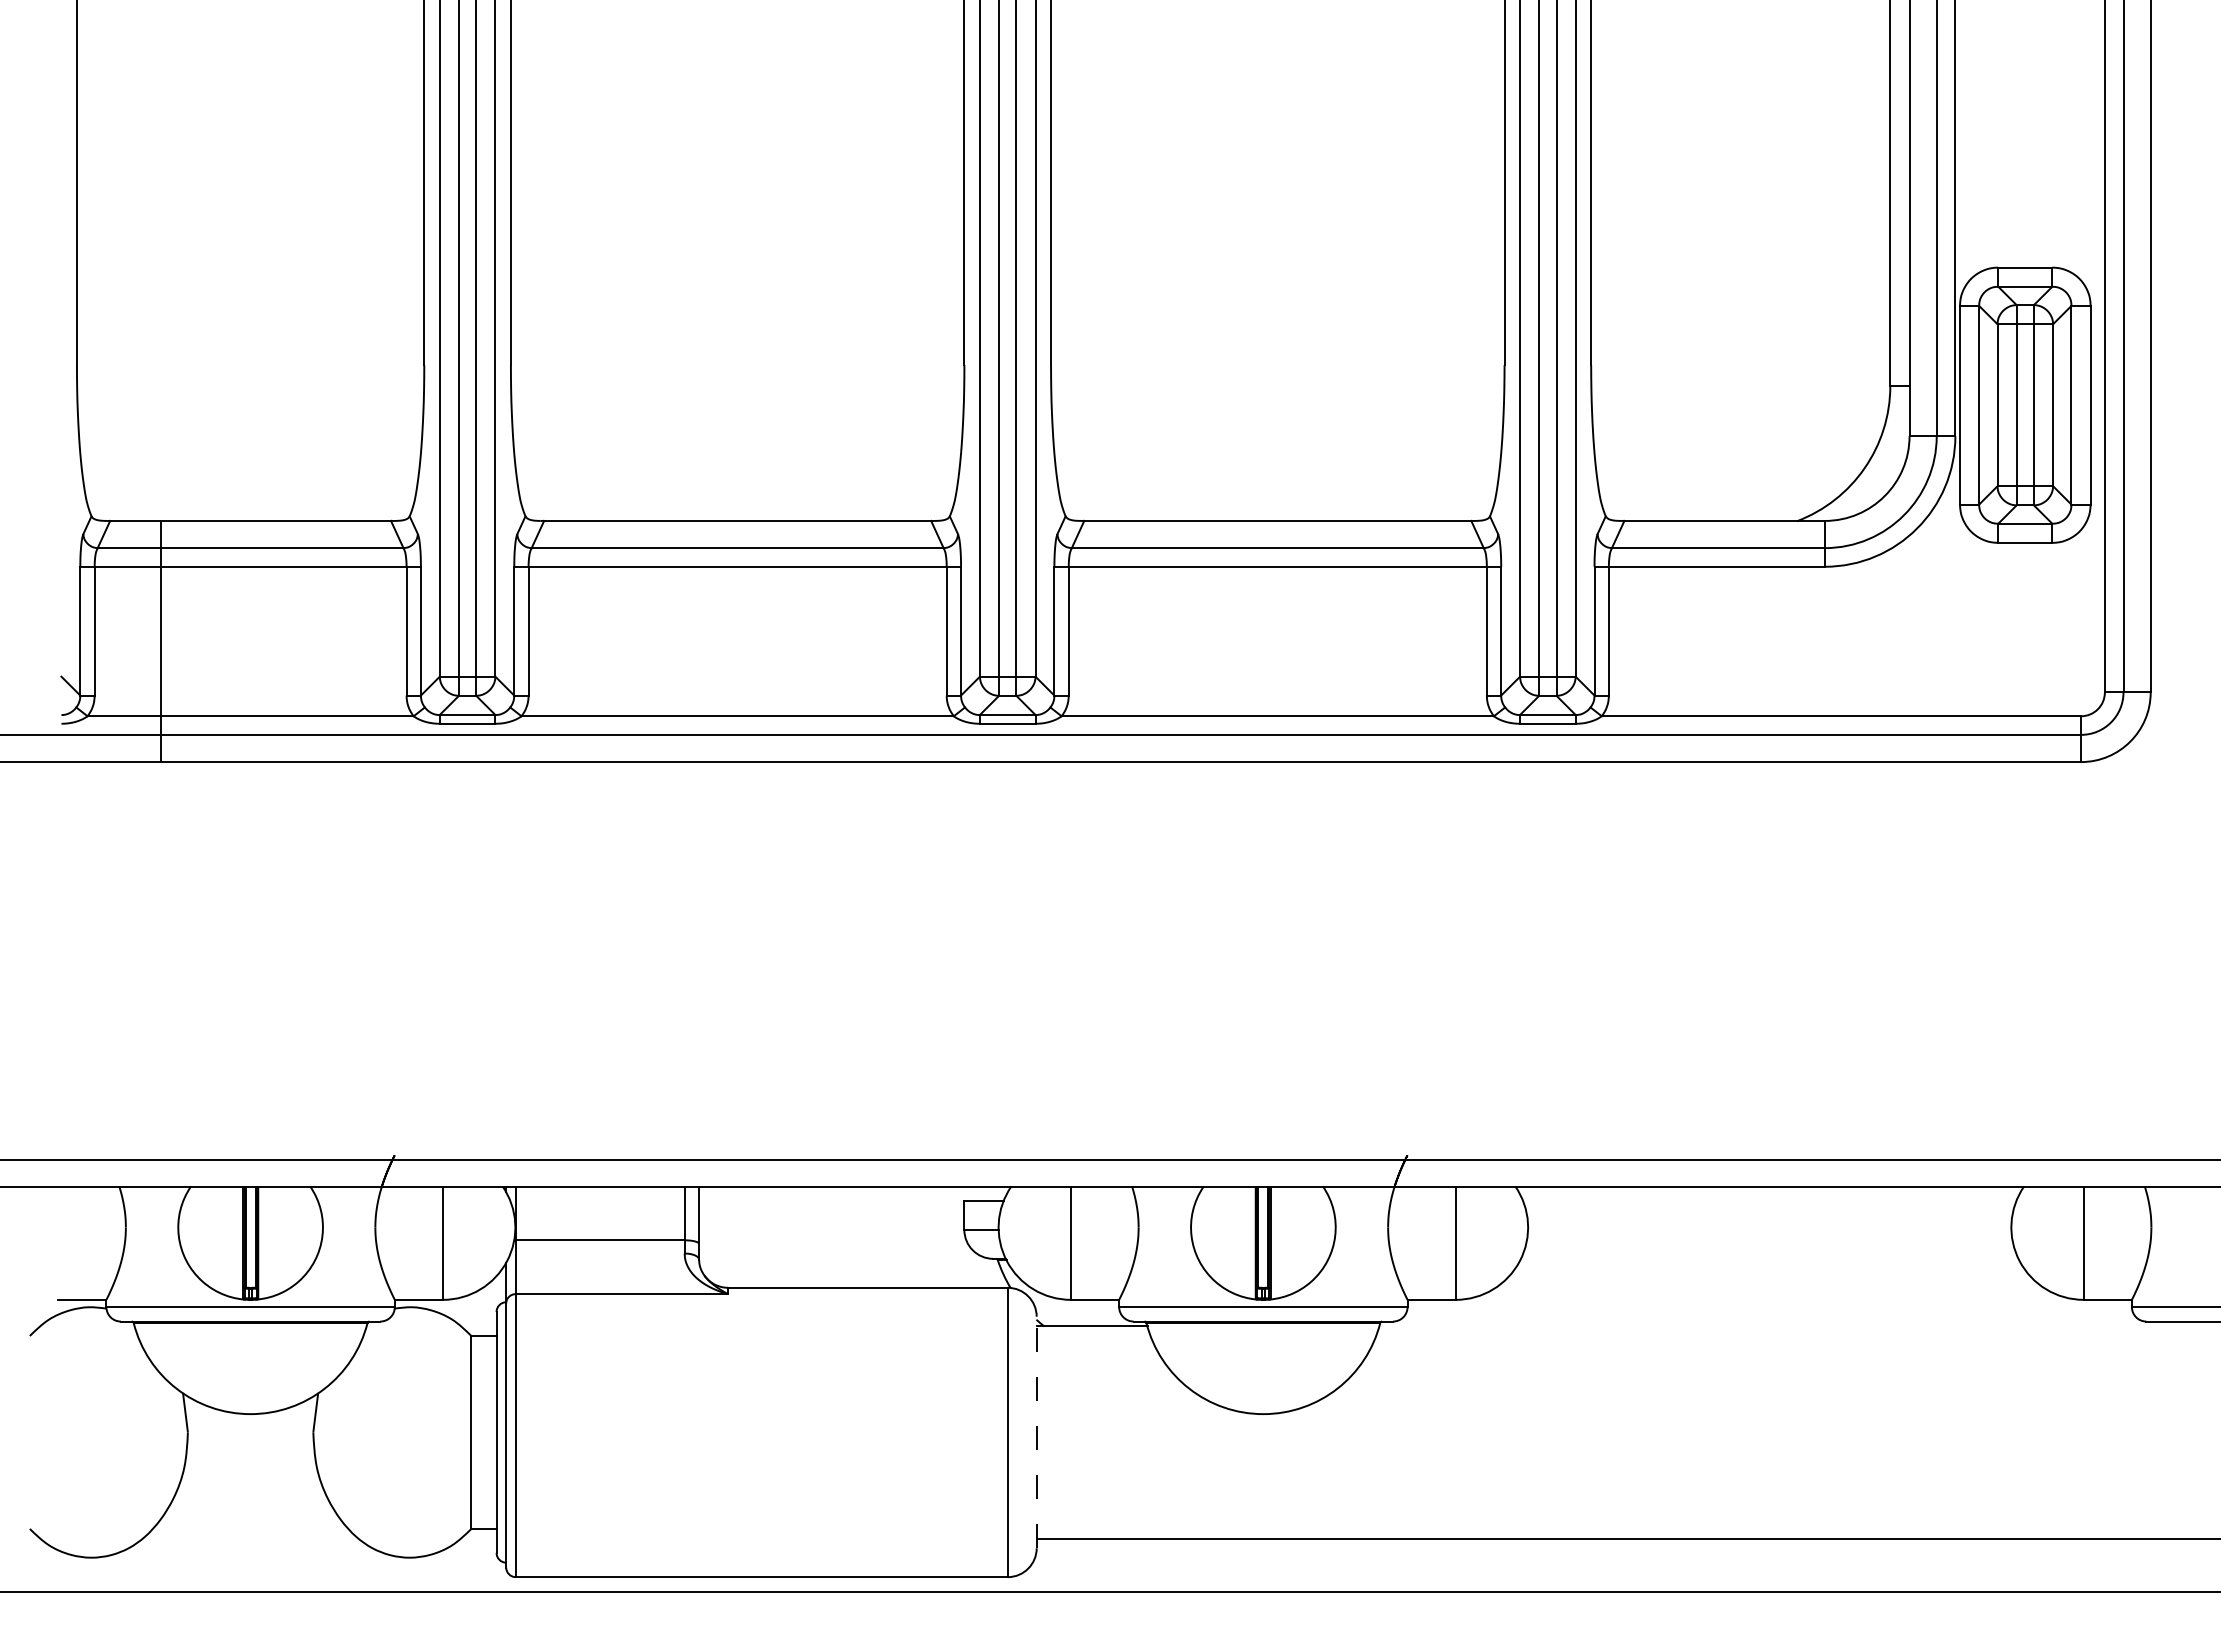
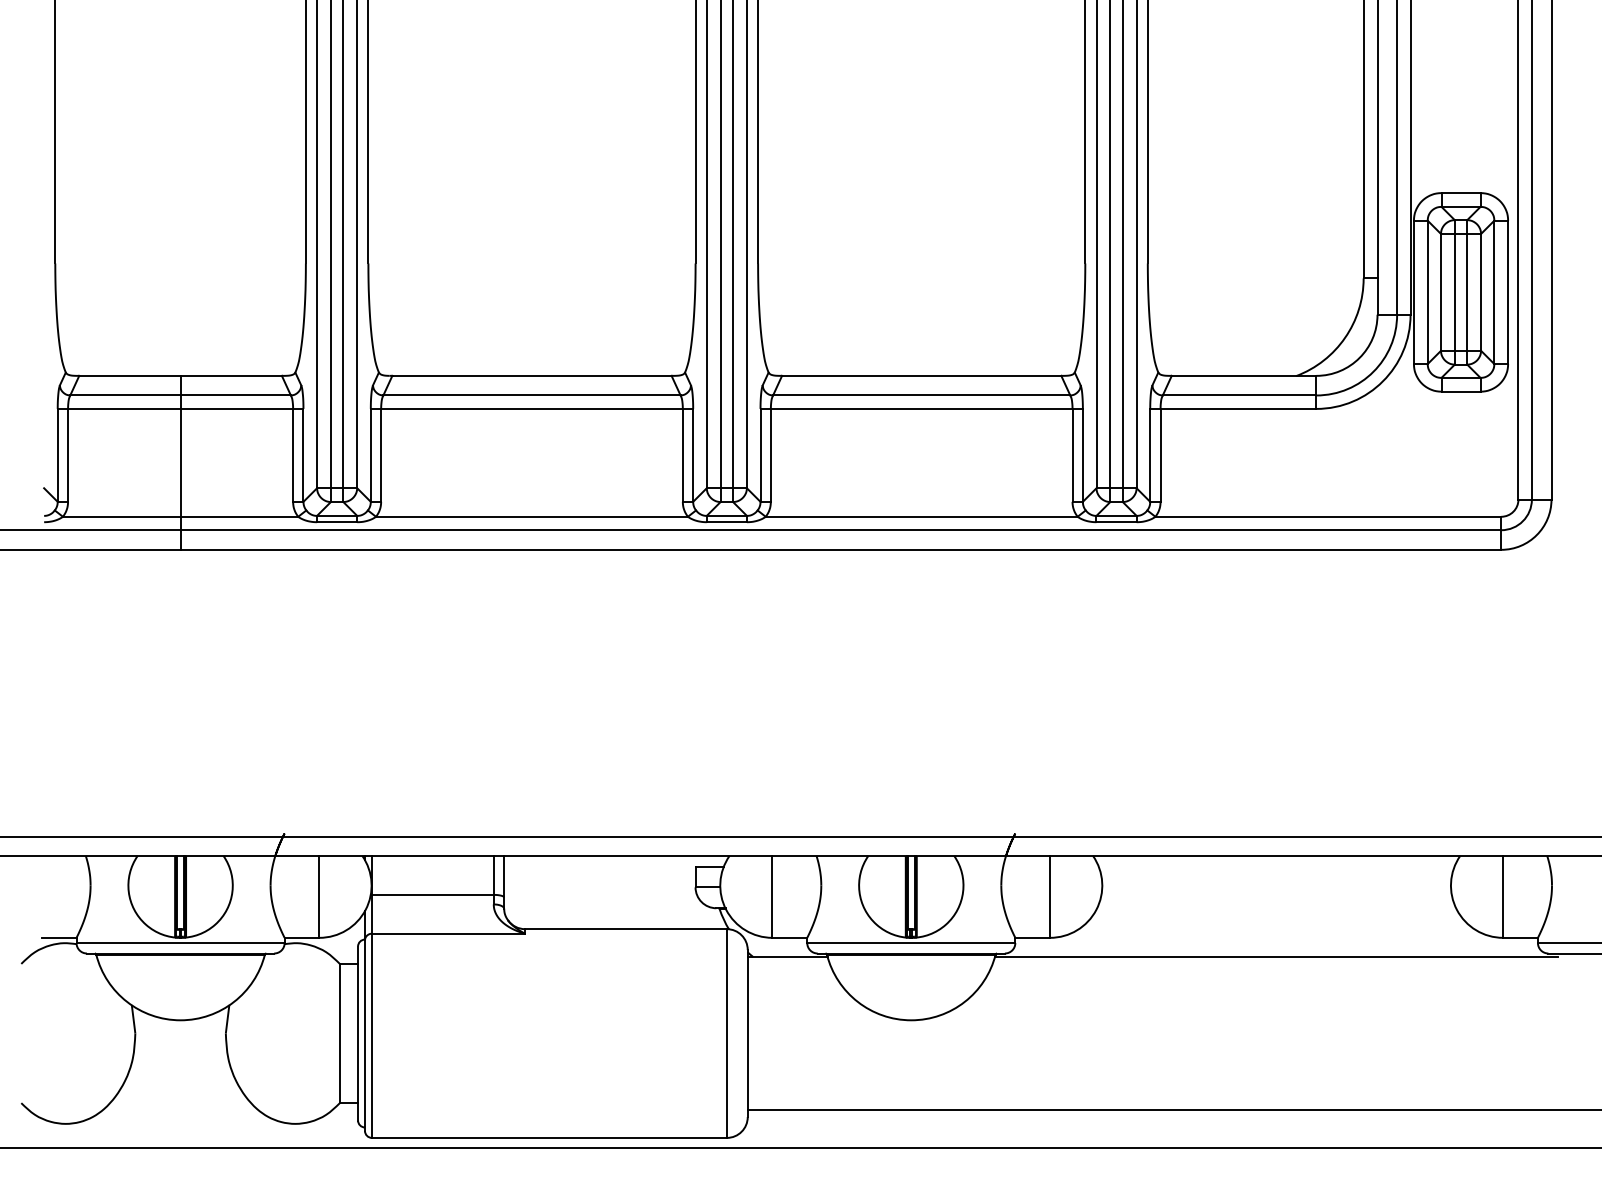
line: (160, 641) -> (180, 462), moved
line: (1769, 1326) -> (1276, 957), added
line: (1036, 1432) -> (747, 1033), dashed -> solid

